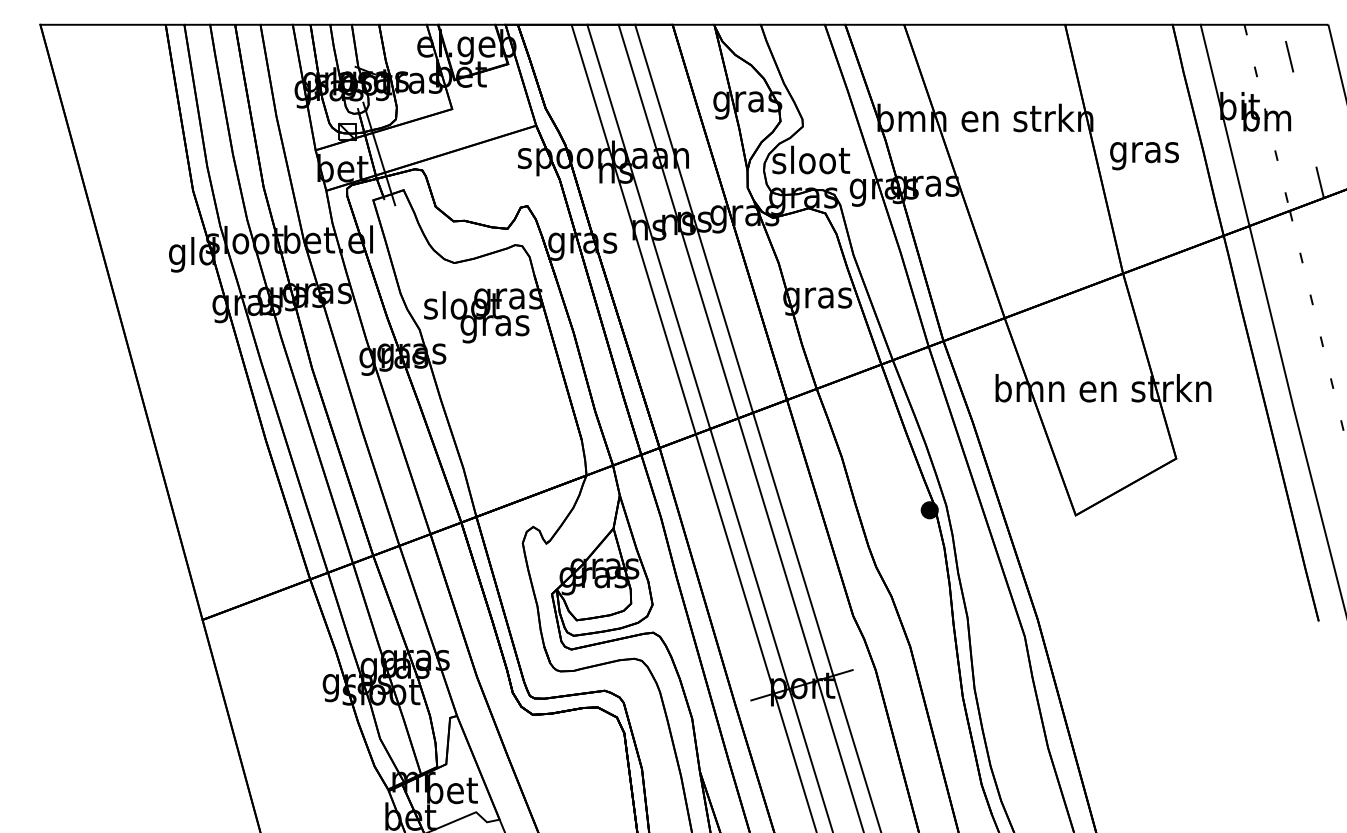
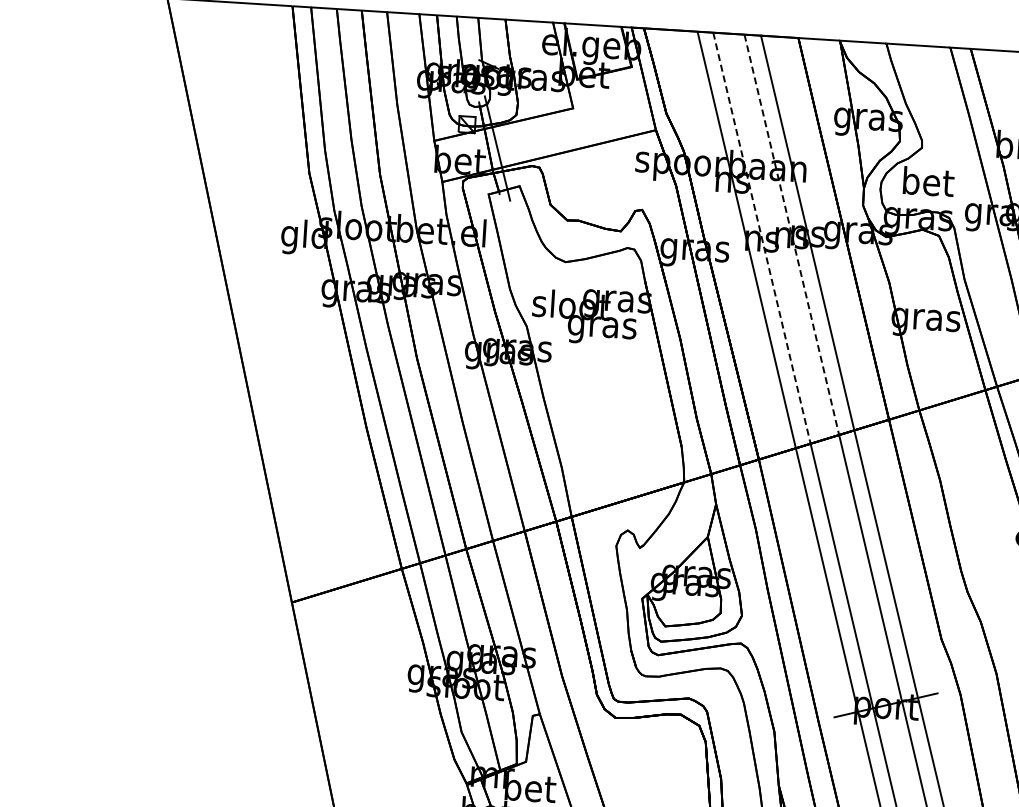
text: (811, 159) -> (928, 181), sloot -> bet
line: (678, 221) -> (791, 234), solid -> dashed
line: (648, 227) -> (761, 238), solid -> dashed

